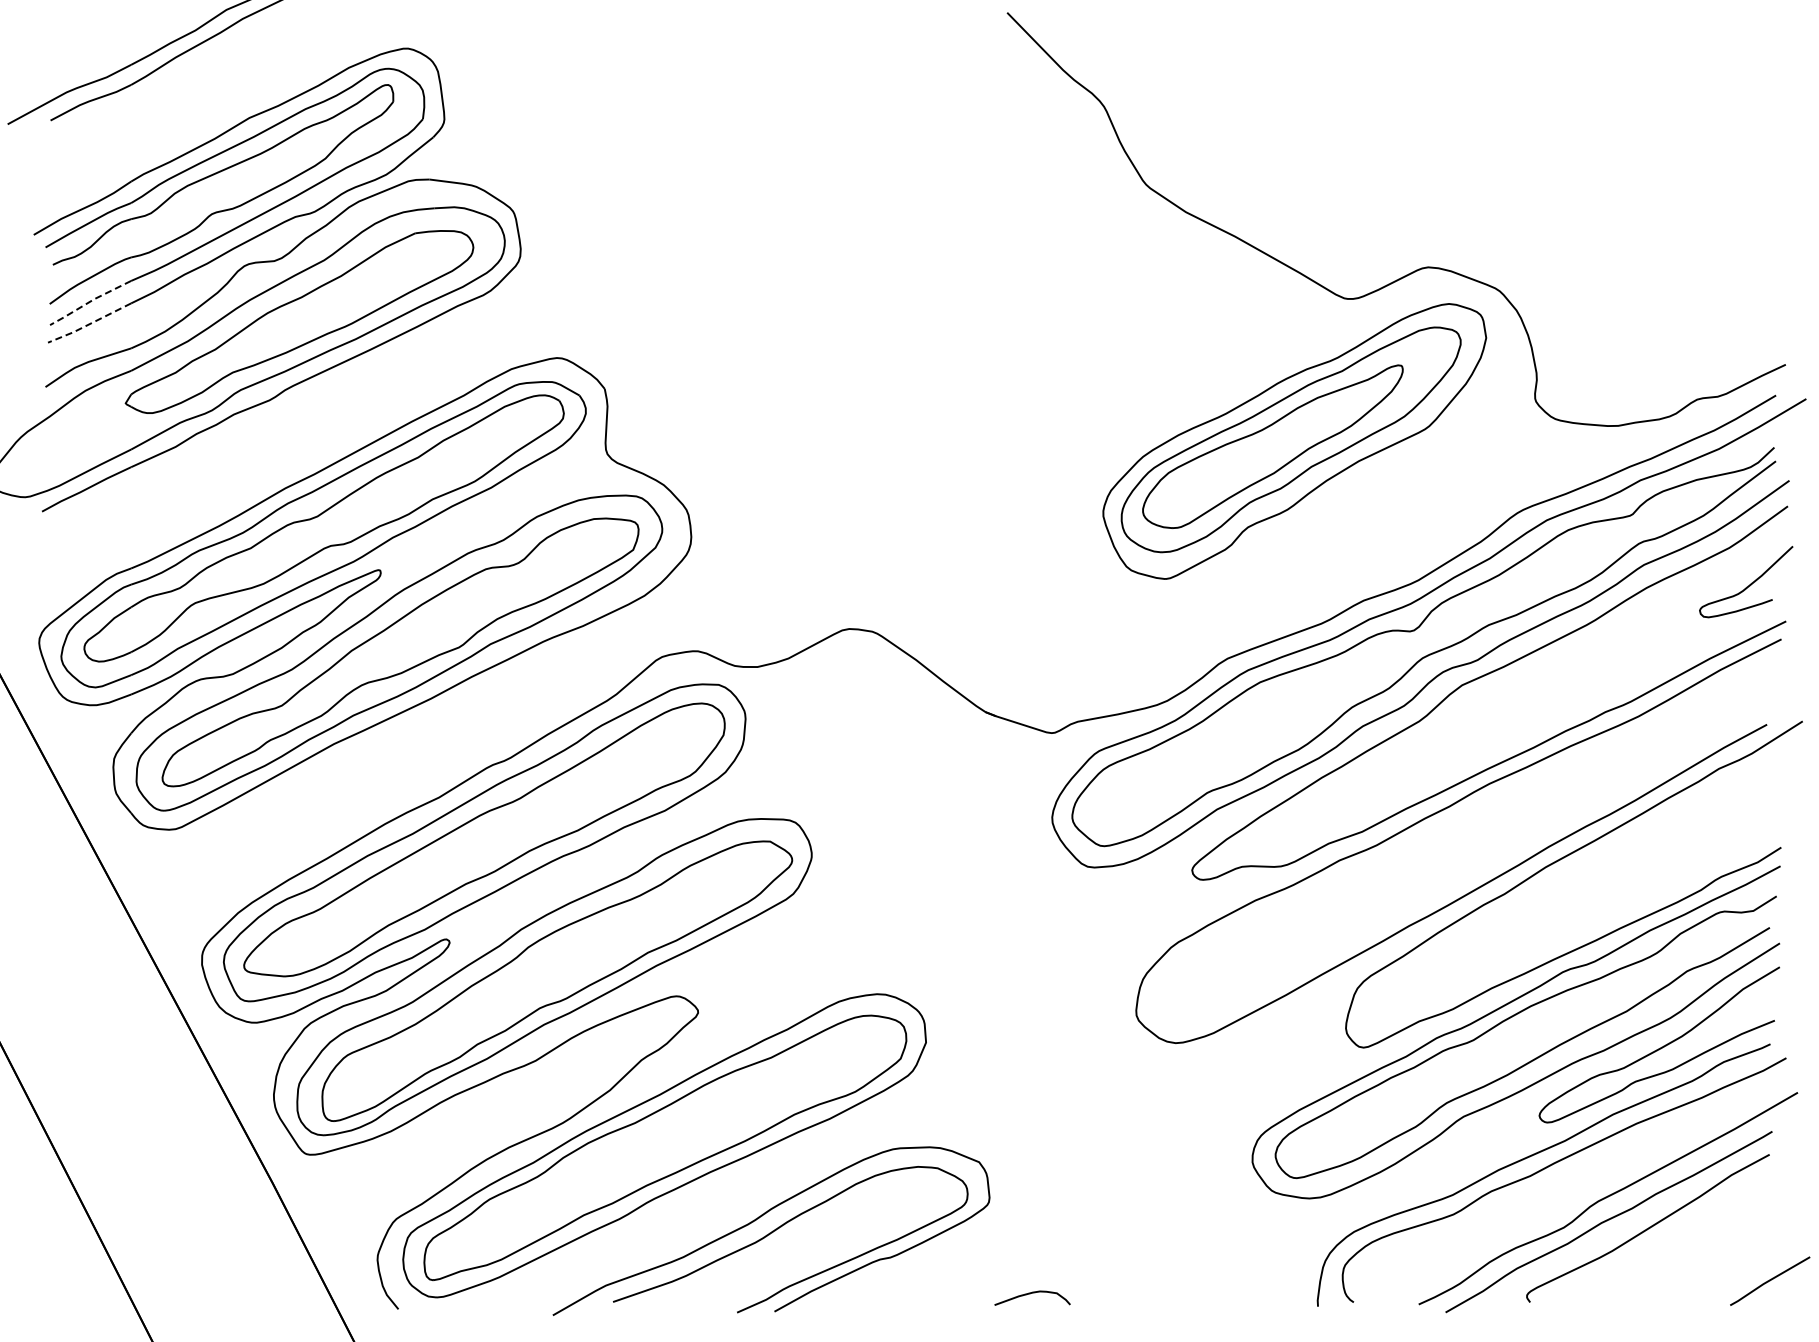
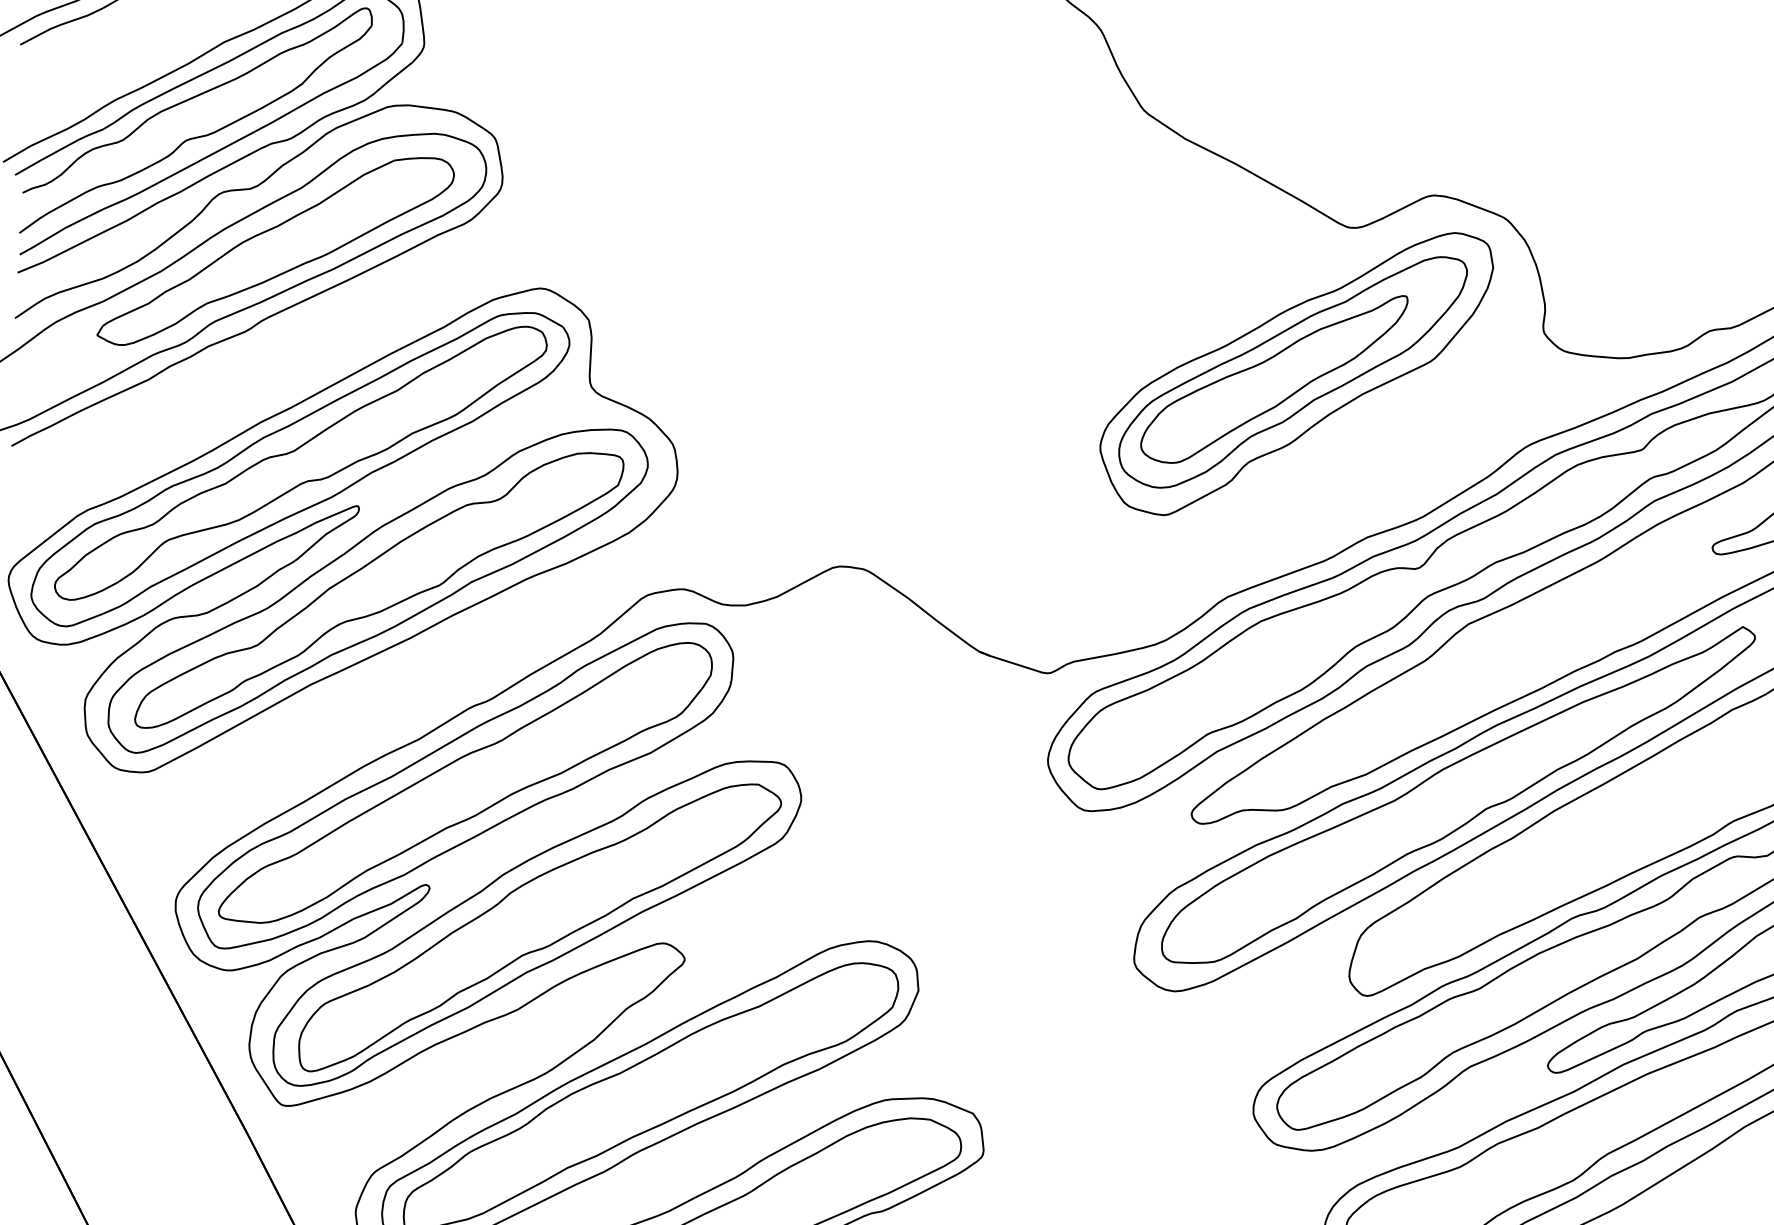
line: (89, 302) -> (60, 231), dashed -> solid
line: (89, 324) -> (60, 254), dashed -> solid
part: (1452, 851) -> (1458, 794), added

